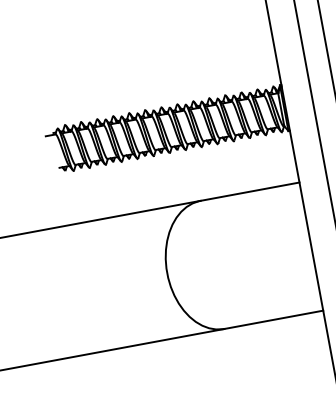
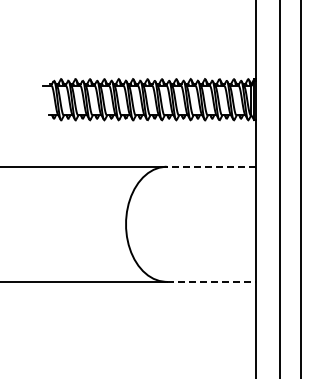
line: (249, 191) -> (210, 166), solid -> dashed
line: (274, 319) -> (211, 281), solid -> dashed

